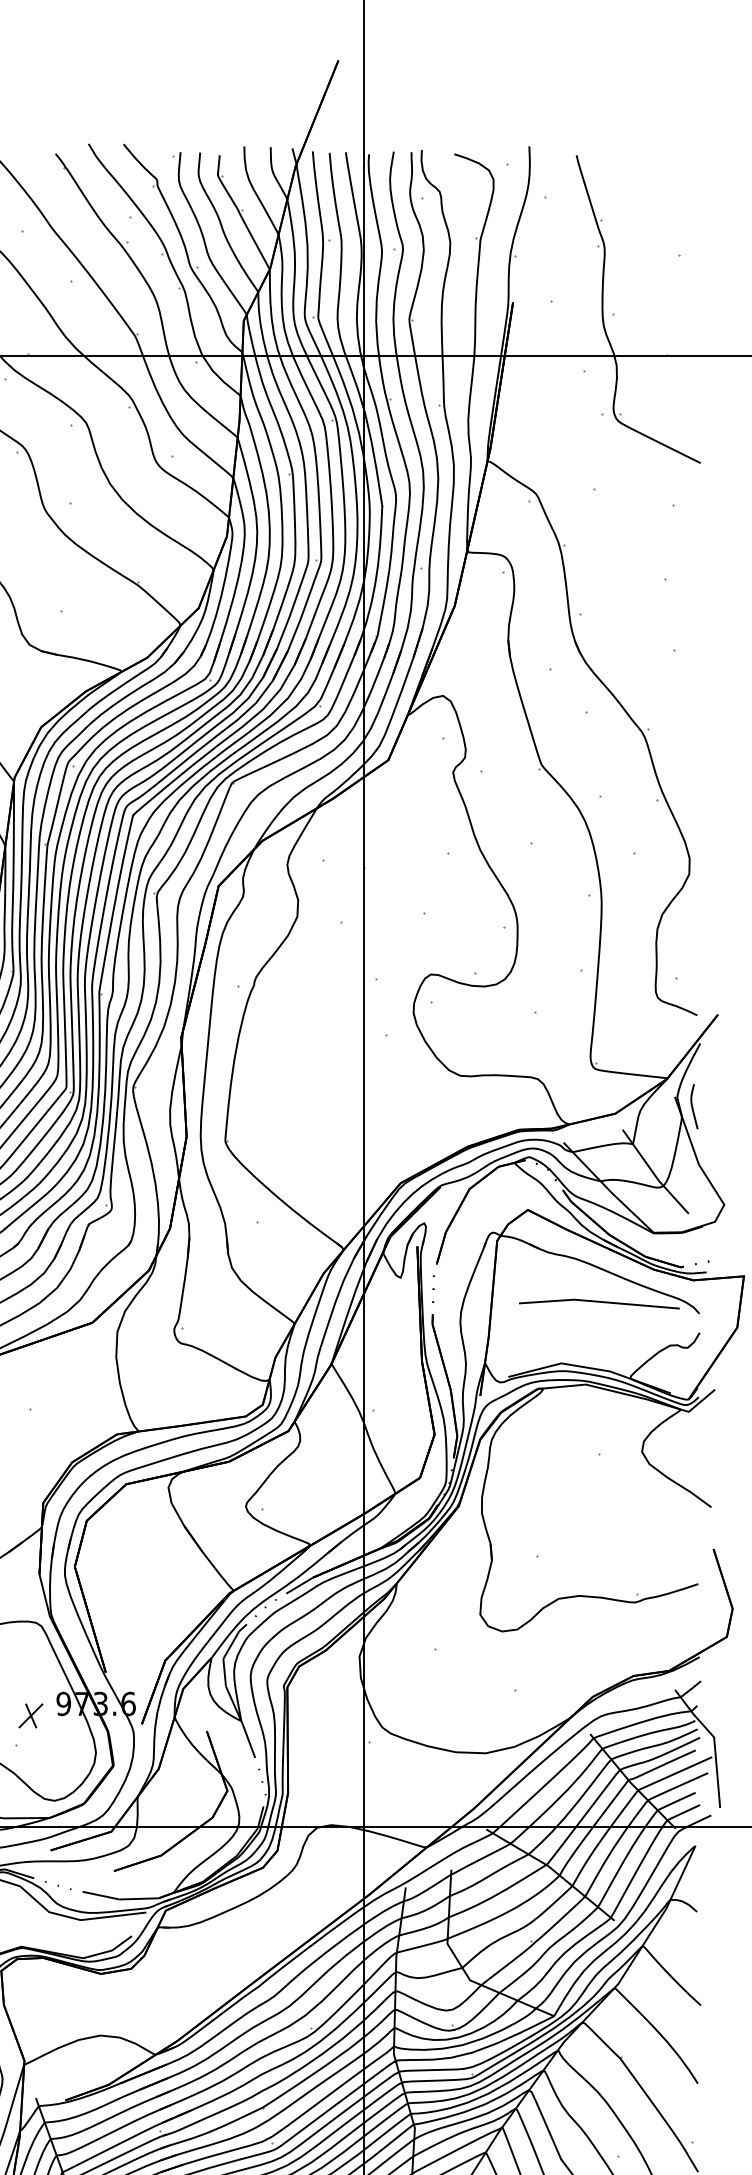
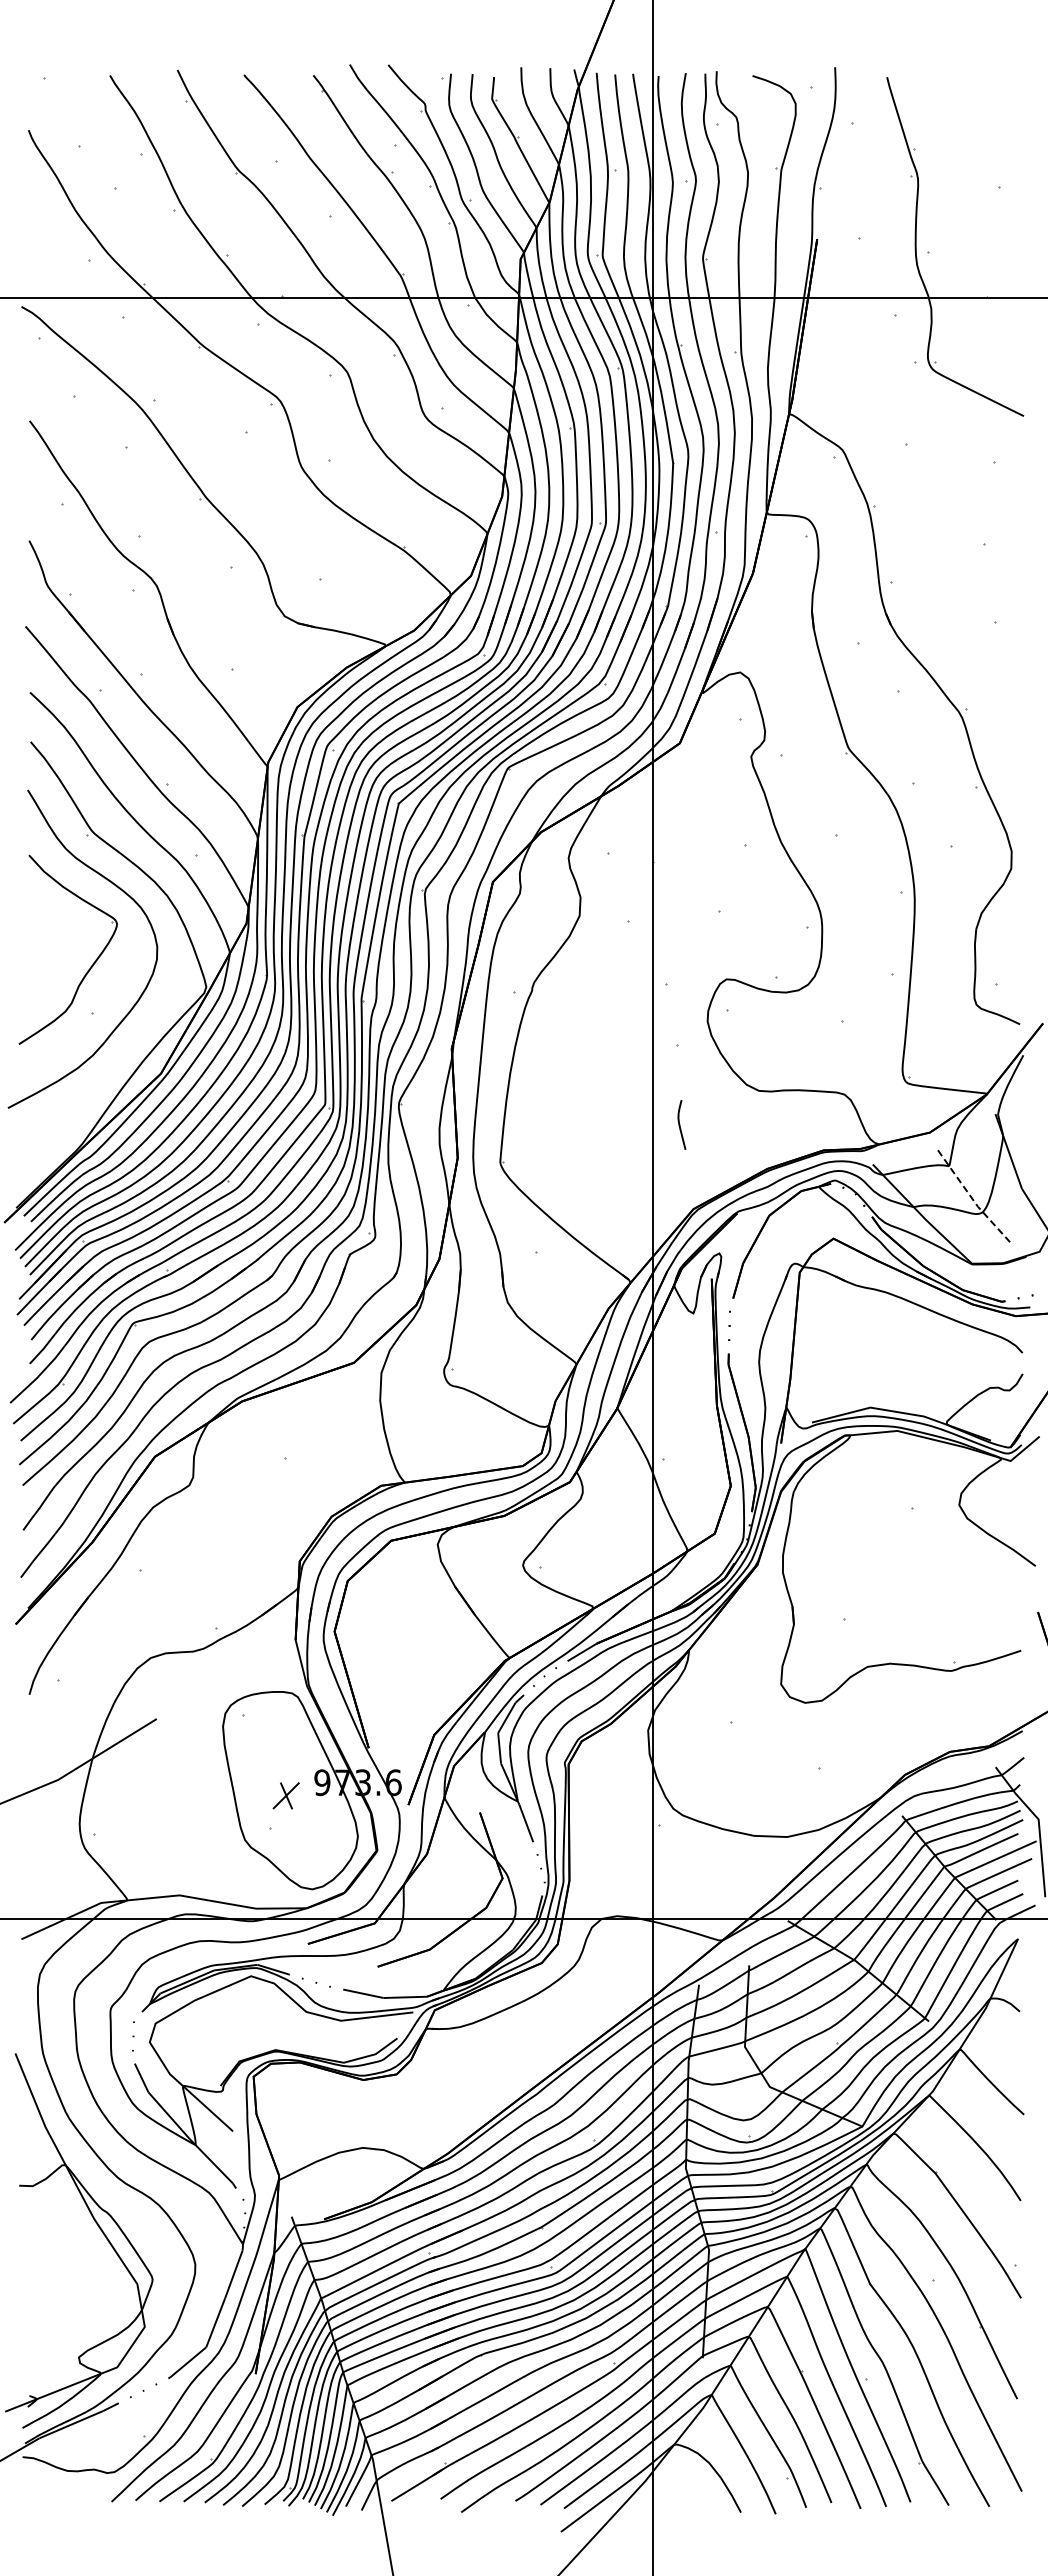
curve: (693, 1106) -> (680, 1124), moved
line: (654, 1173) -> (972, 1198), solid -> dashed
line: (598, 1302) -> (911, 1340), removed

